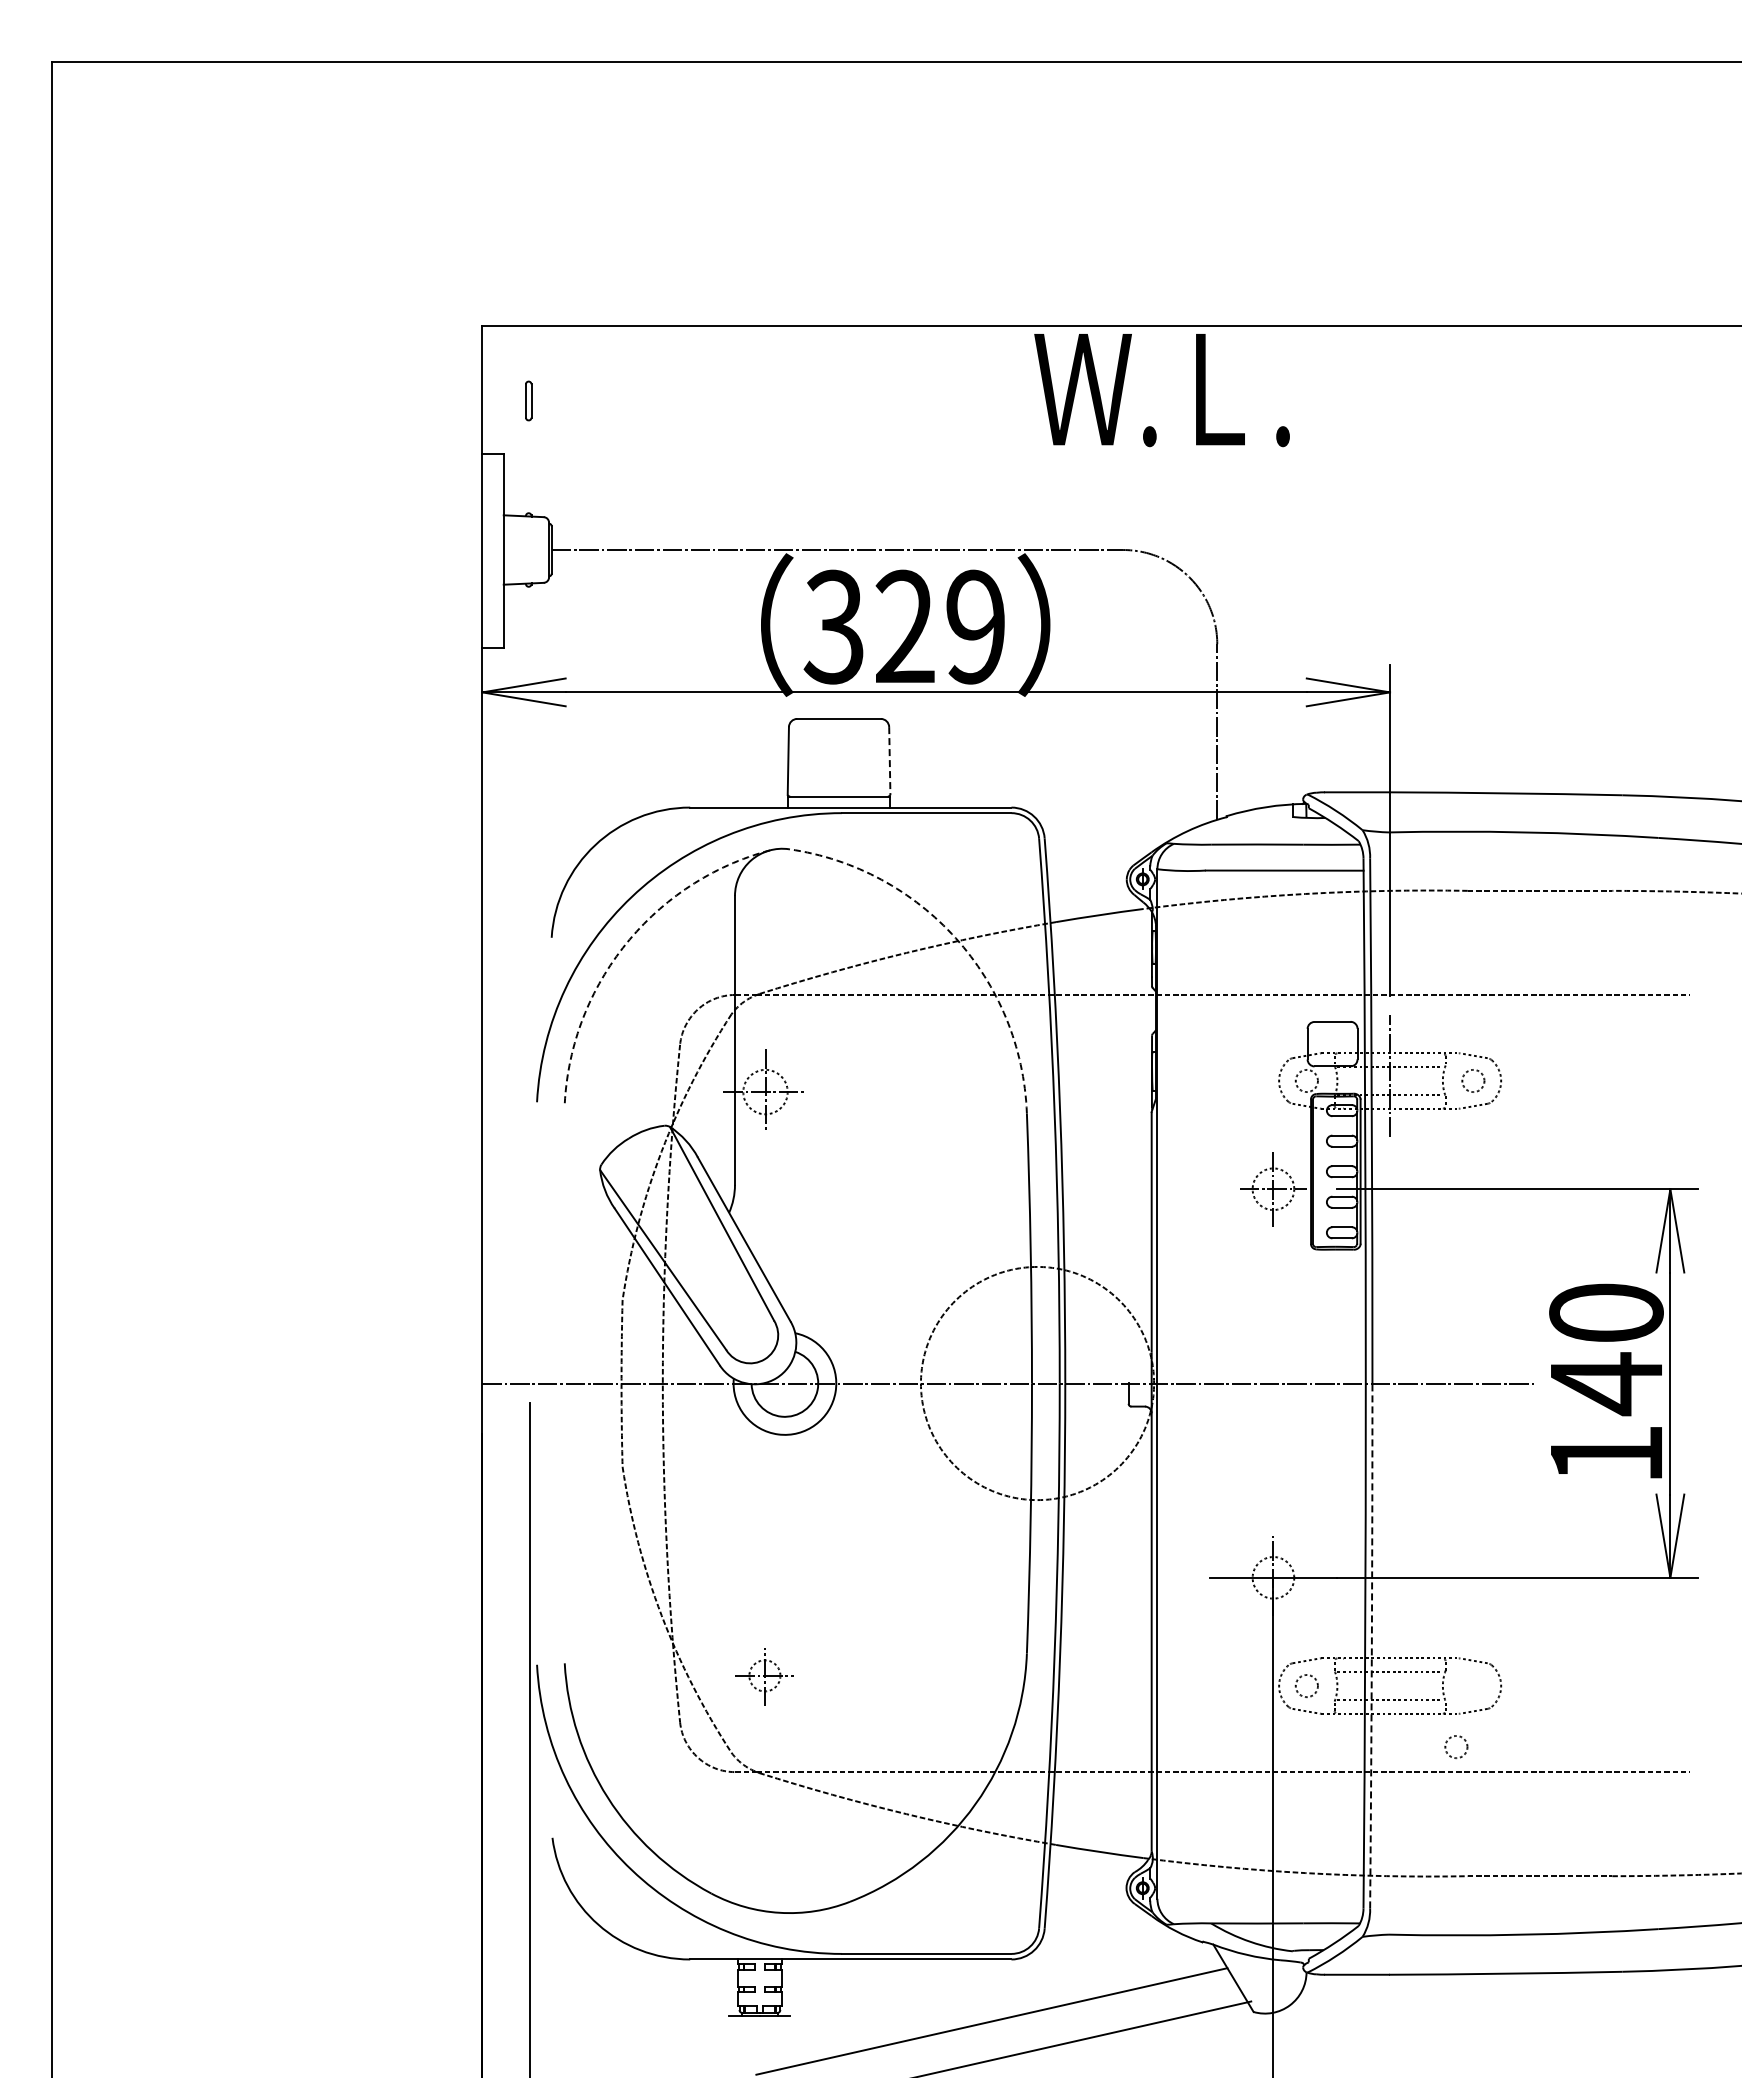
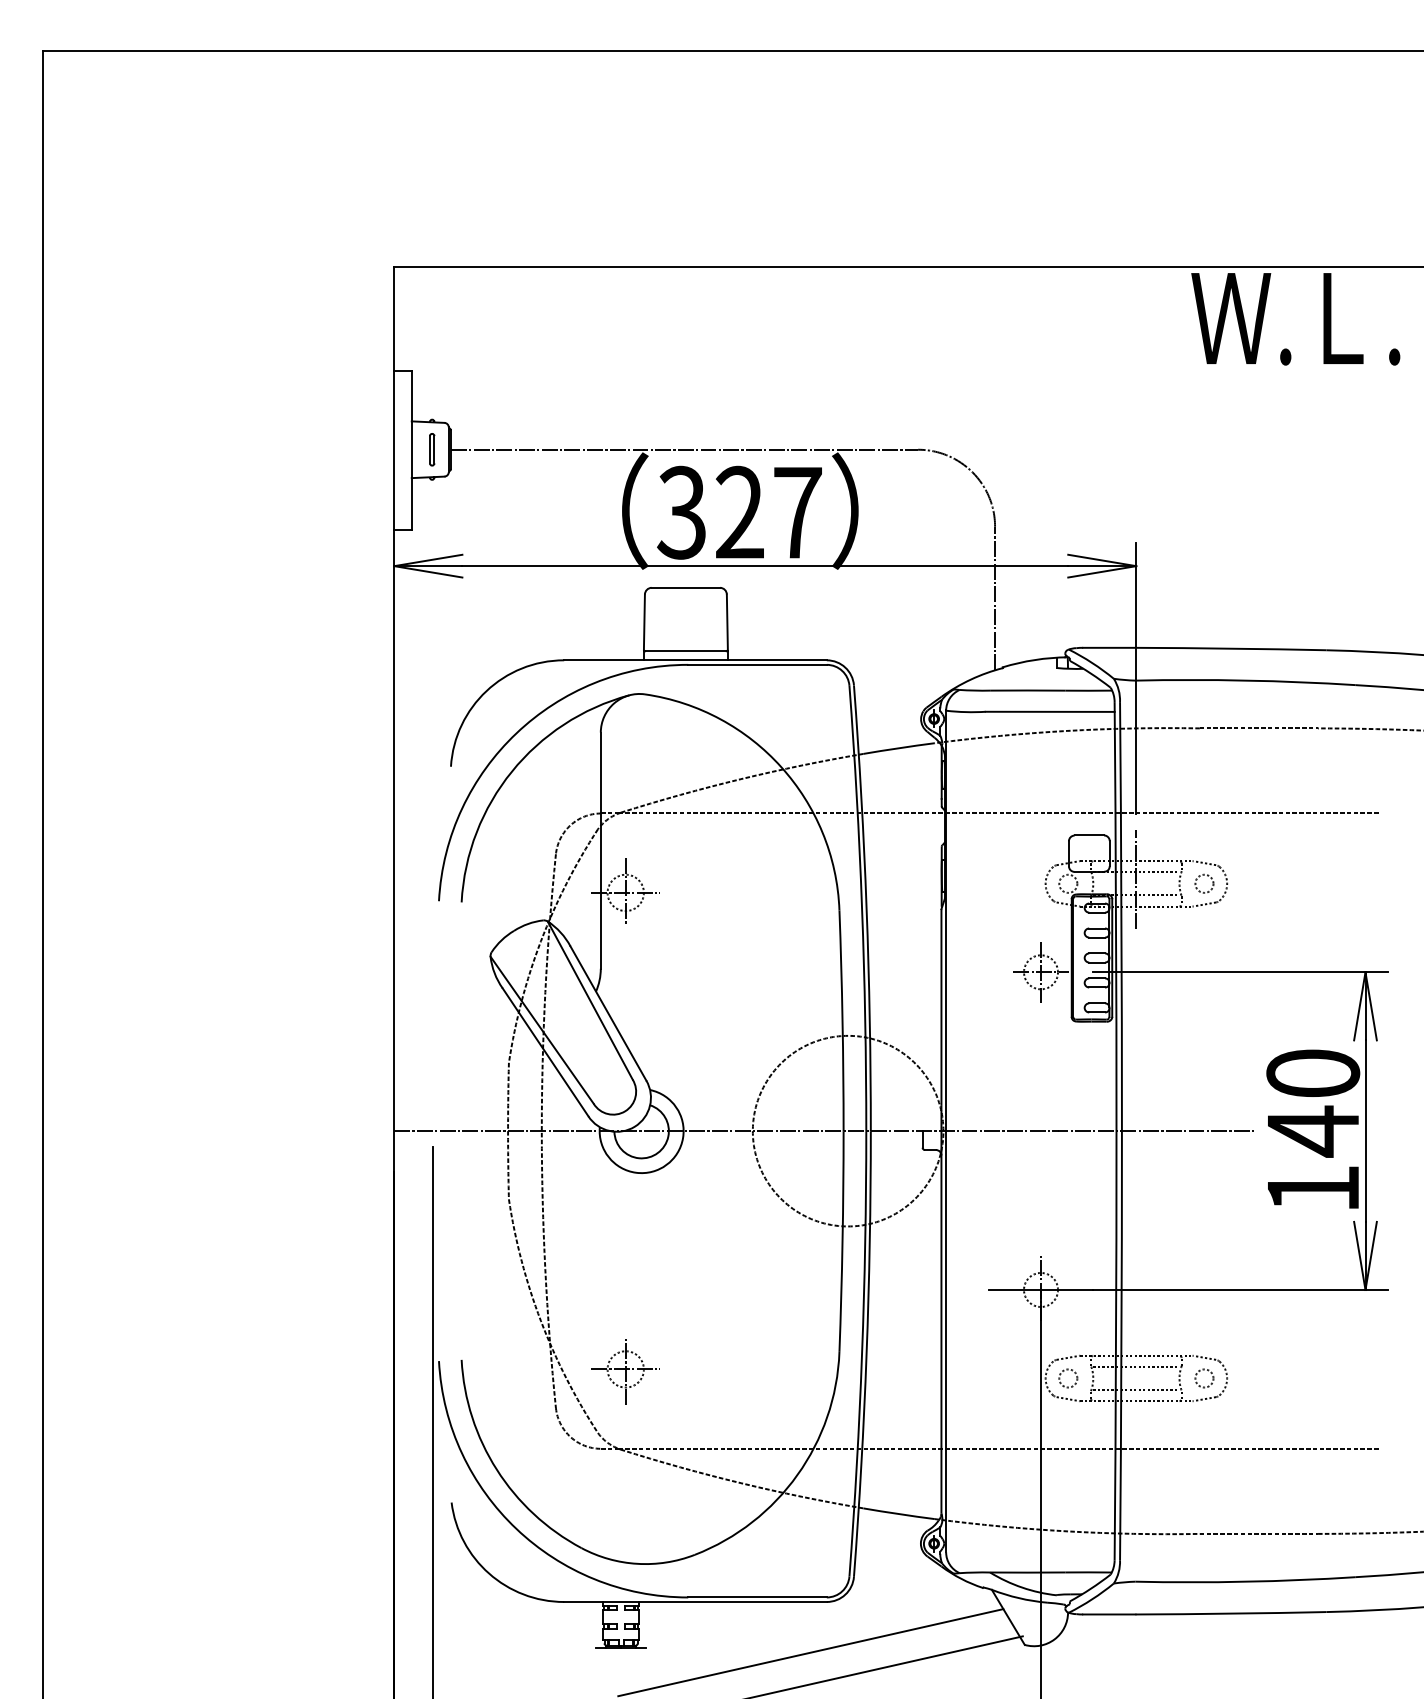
text: (1161, 390) -> (1295, 319), moved
part: (528, 400) -> (432, 449), moved
text: (975, 626) -> (797, 512), 329 -> 327
line: (889, 761) -> (727, 622), dashed -> solid
arc: (955, 938) -> (781, 767), dashed -> solid
arc: (626, 943) -> (512, 771), dashed -> solid
arc: (1371, 1645) -> (1121, 1345), dashed -> solid
part: (763, 1677) -> (624, 1371), size x1.43
circle: (1456, 1747) -> (1204, 1378), moved

